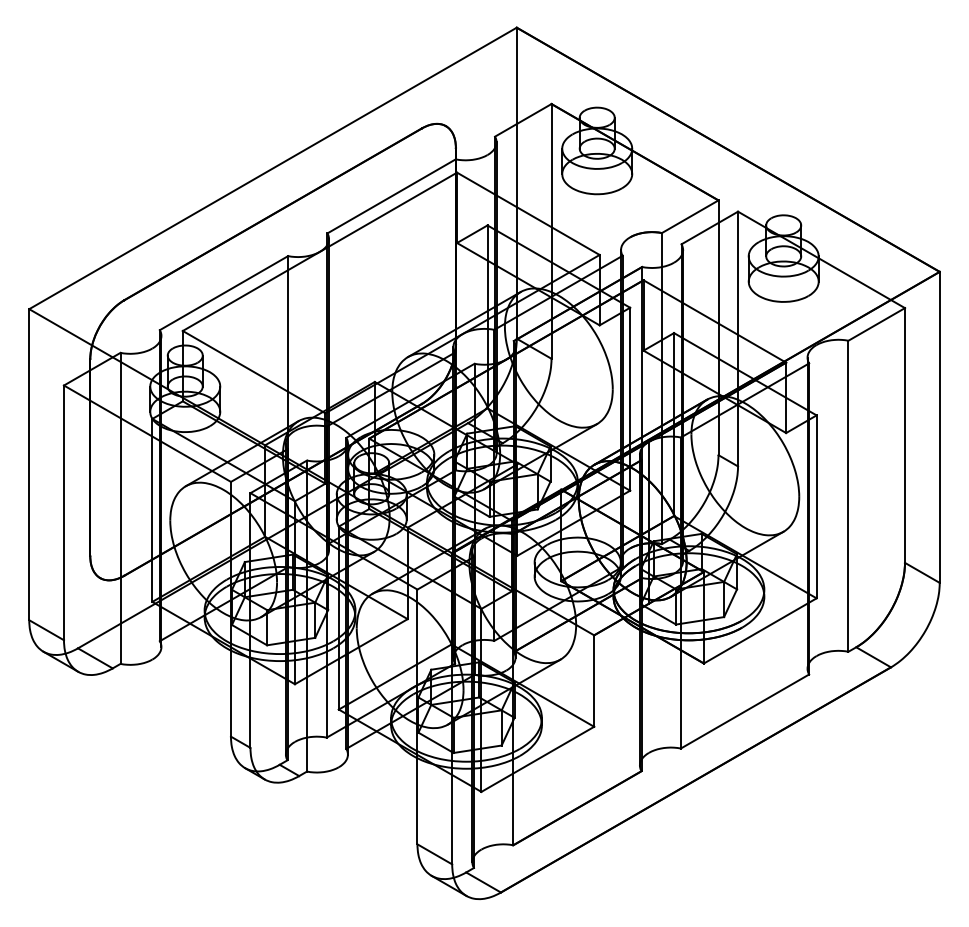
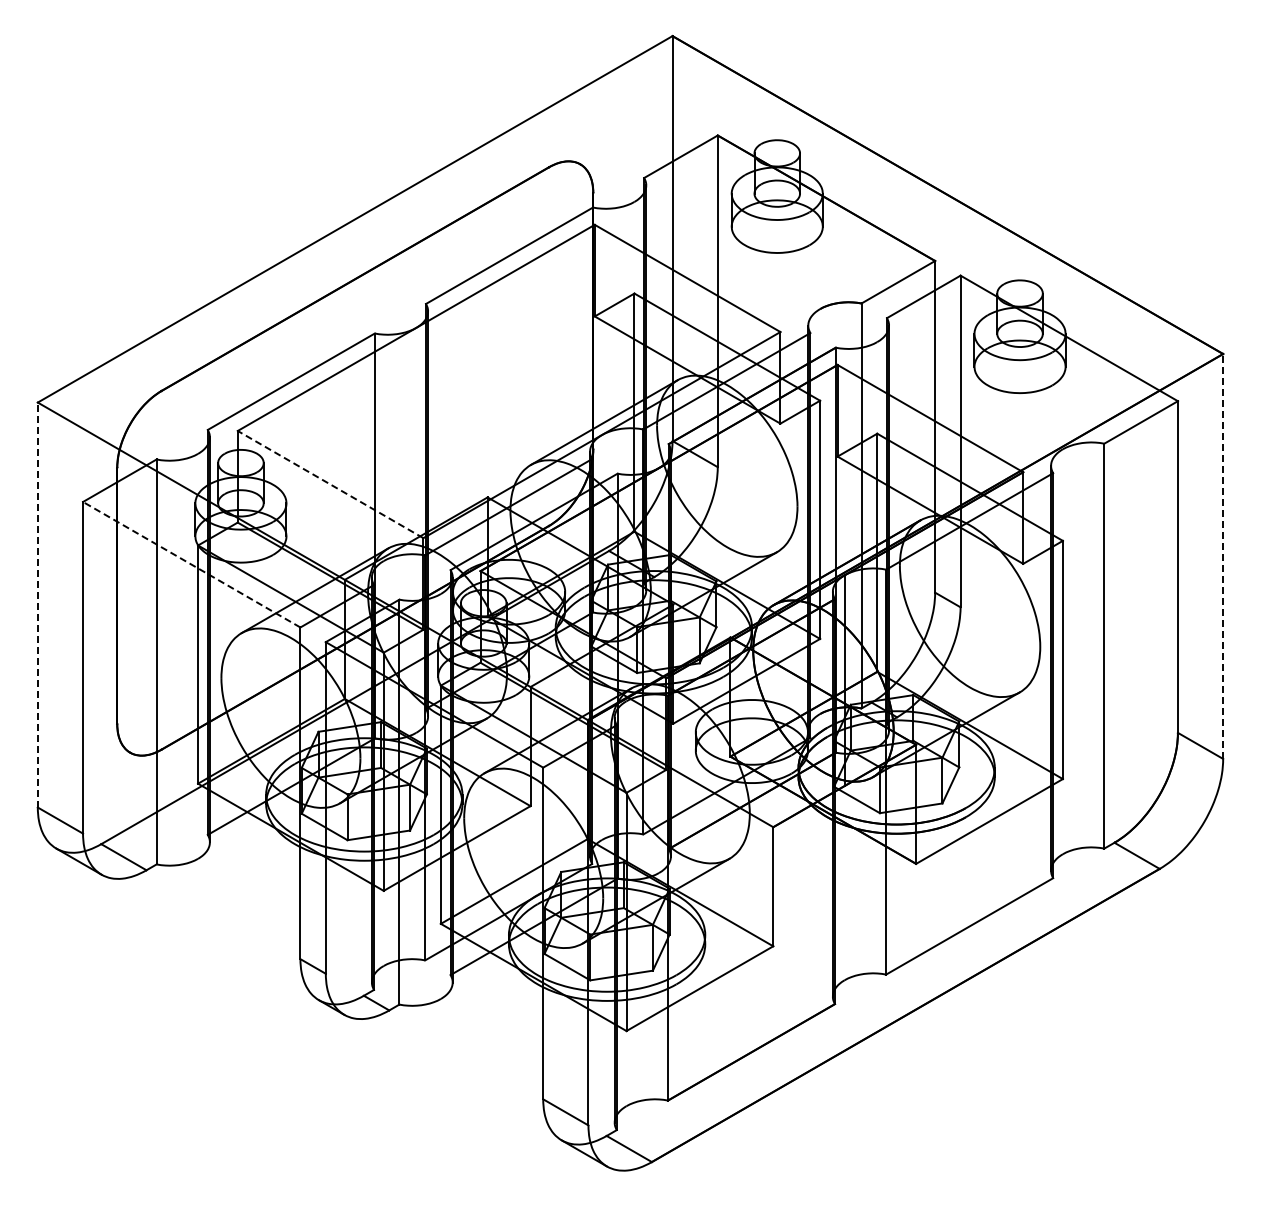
line: (254, 372) -> (330, 484), solid -> dashed
line: (939, 426) -> (1223, 555), solid -> dashed
line: (147, 433) -> (191, 564), solid -> dashed
line: (29, 464) -> (37, 604), solid -> dashed

